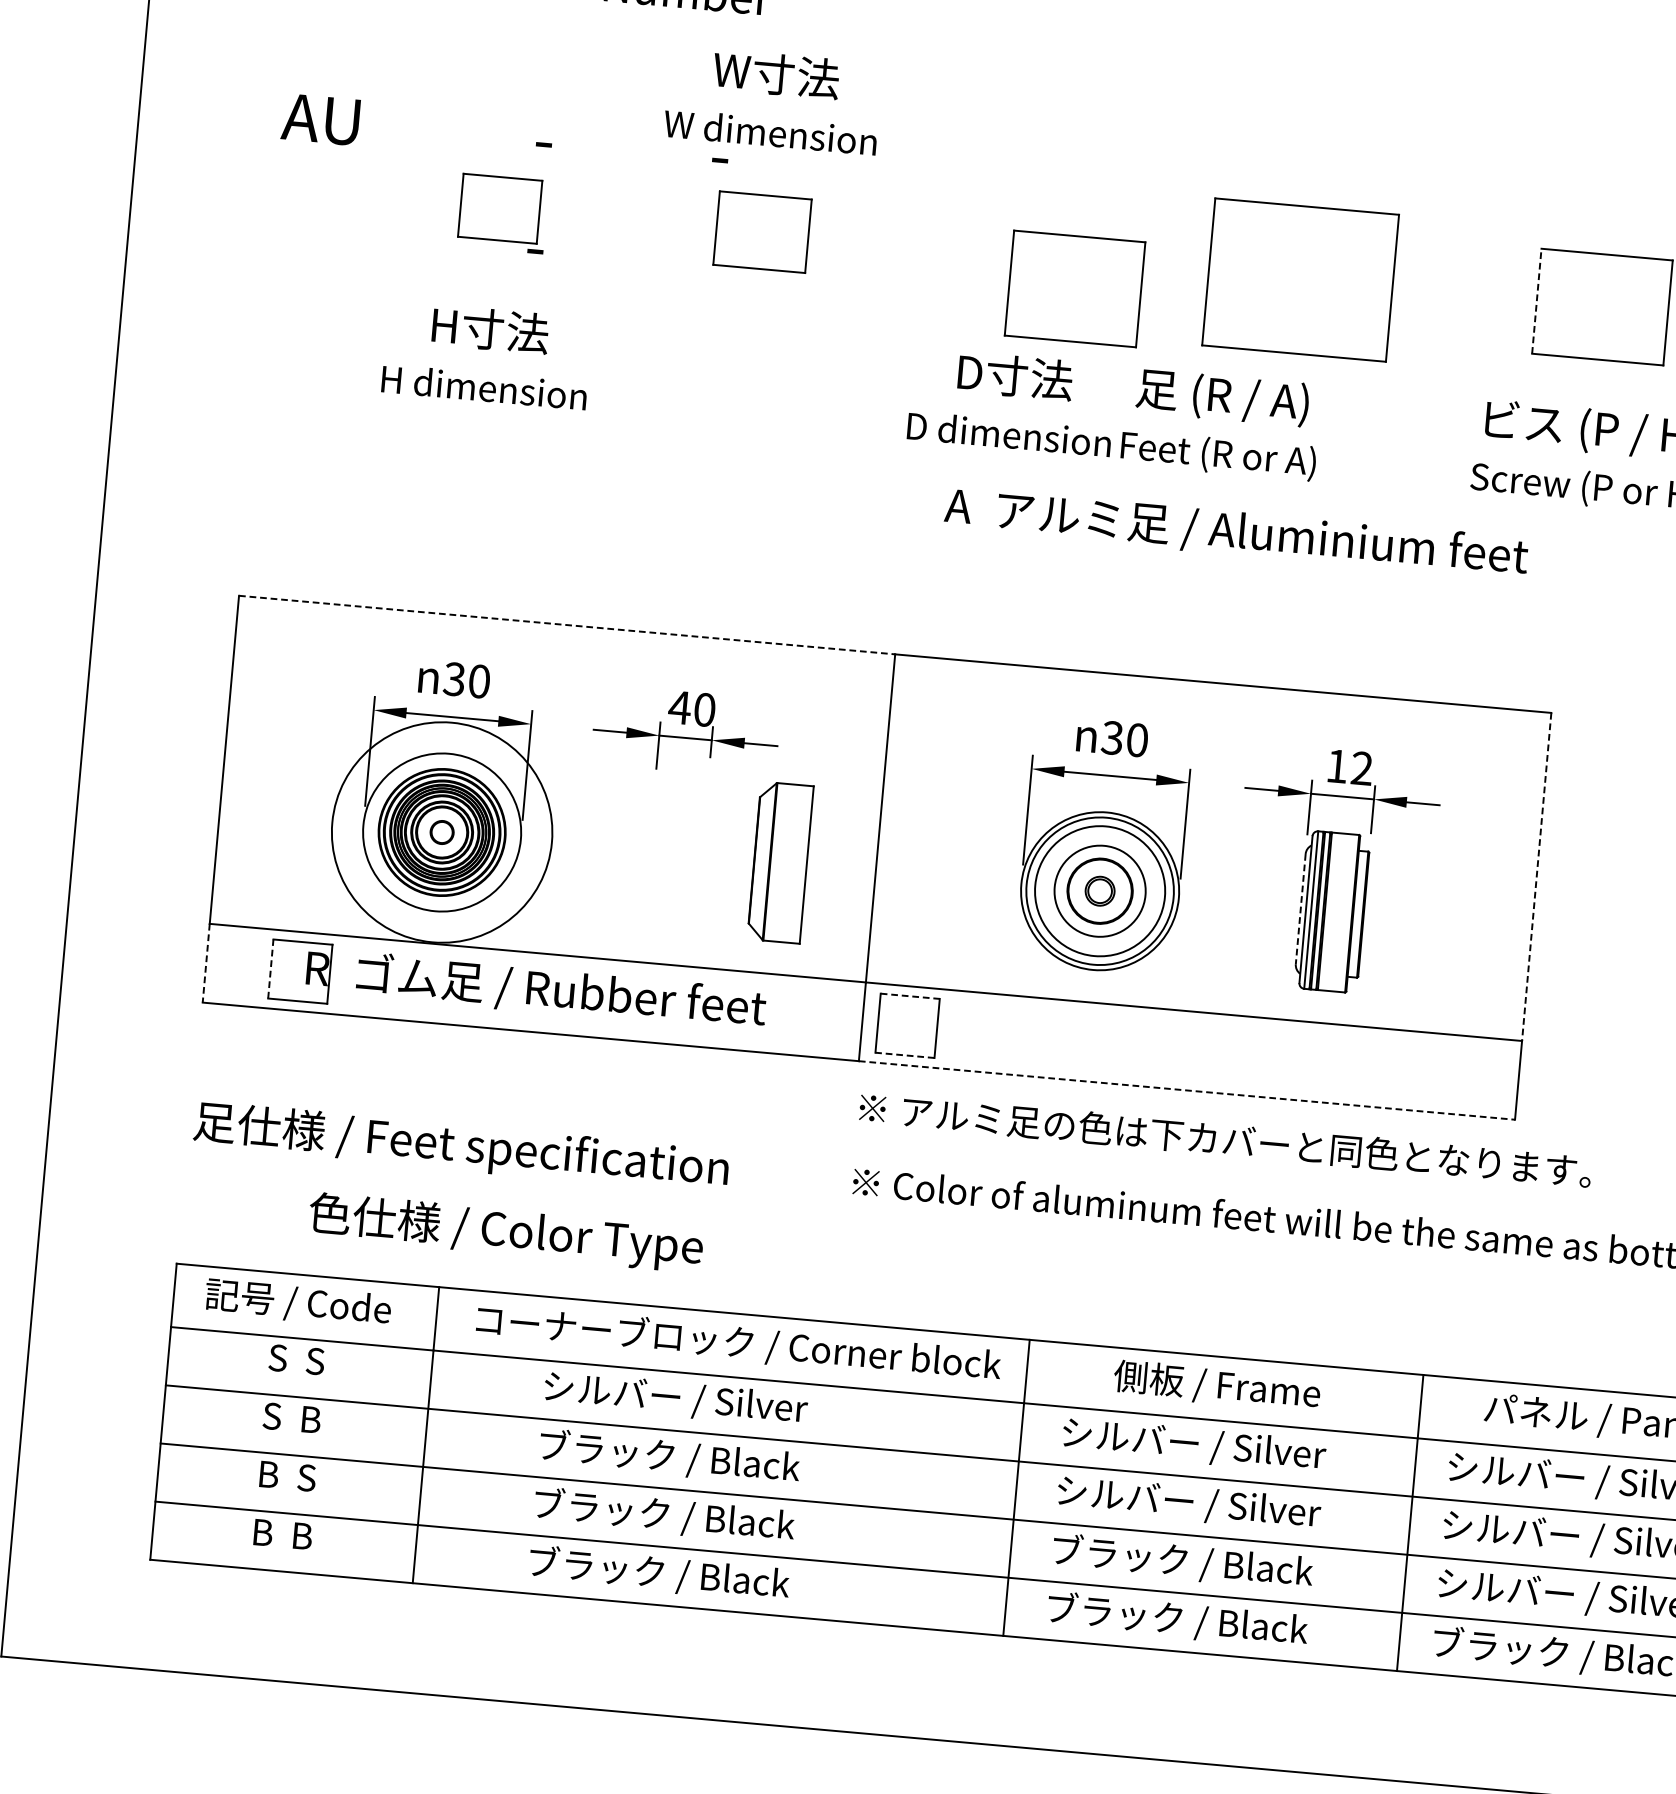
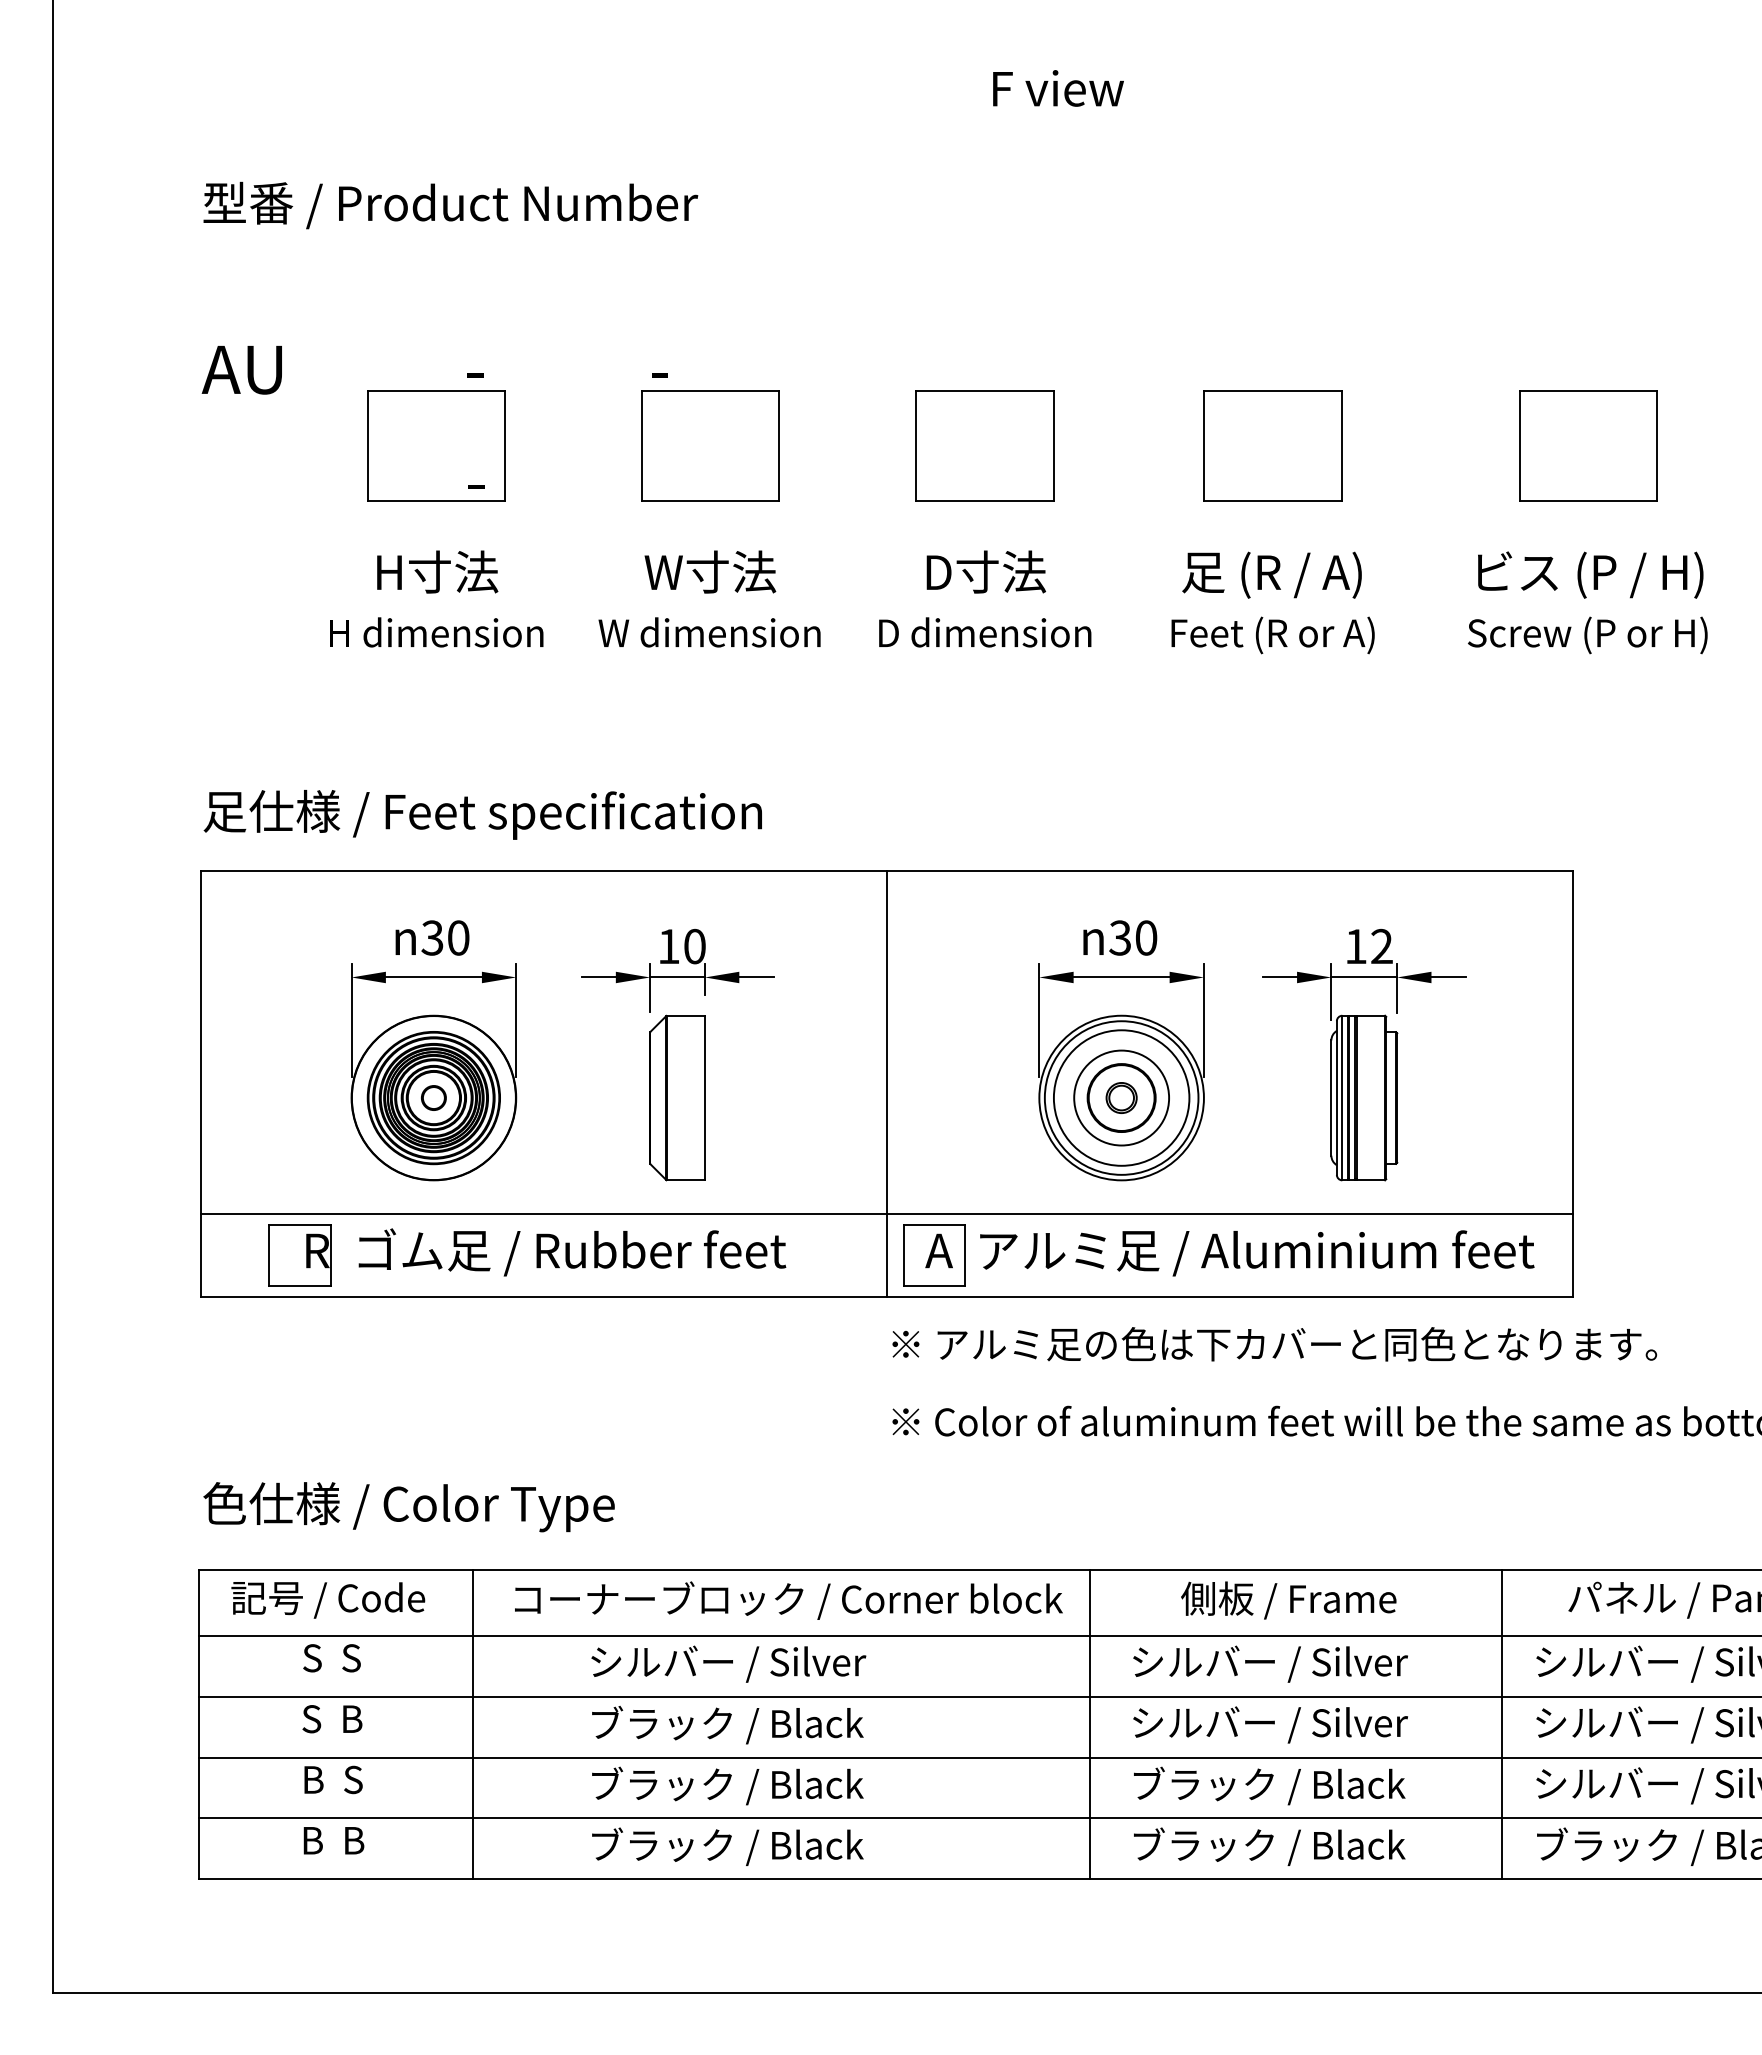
text: (773, 99) -> (709, 598), moved
part: (500, 208) -> (436, 445), size x1.67
part: (762, 231) -> (710, 445), size x1.43
part: (1300, 279) -> (1272, 445), size x0.71
part: (1074, 288) -> (984, 445), moved
line: (1536, 300) -> (1519, 445), dashed -> solid
text: (1220, 424) -> (1272, 602), moved
text: (1236, 533) -> (1229, 1253), moved
line: (567, 625) -> (544, 871), dashed -> solid
text: (679, 707) -> (668, 946), 40 -> 10
circle: (441, 832) -> (433, 1098), size x0.71
part: (780, 862) -> (677, 1097), moved
line: (1537, 877) -> (1573, 1043), dashed -> solid
line: (1300, 909) -> (1331, 1098), dashed -> solid
line: (206, 963) -> (201, 1255), dashed -> solid
line: (270, 969) -> (268, 1255), dashed -> solid
line: (910, 996) -> (934, 1224), dashed -> solid
line: (904, 1055) -> (934, 1286), dashed -> solid
line: (1187, 1090) -> (1230, 1296), dashed -> solid
text: (460, 1147) -> (482, 814), moved
text: (505, 1232) -> (408, 1507), moved

